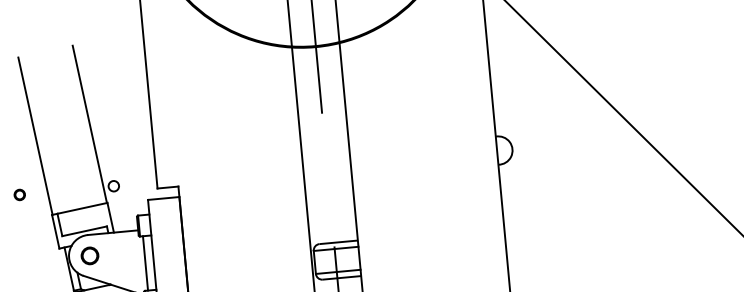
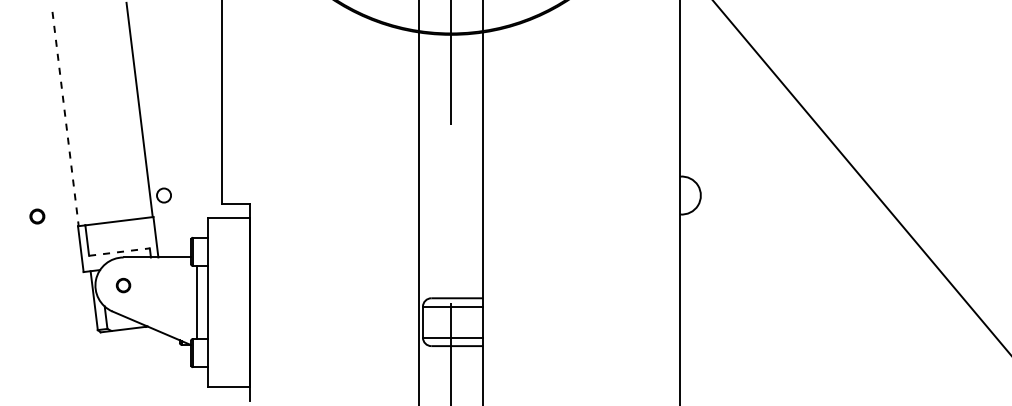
line: (35, 136) -> (65, 119), solid -> dashed
circle: (19, 194) -> (37, 216), moved
line: (84, 231) -> (119, 252), solid -> dashed
circle: (89, 255) -> (123, 285), size x0.6

